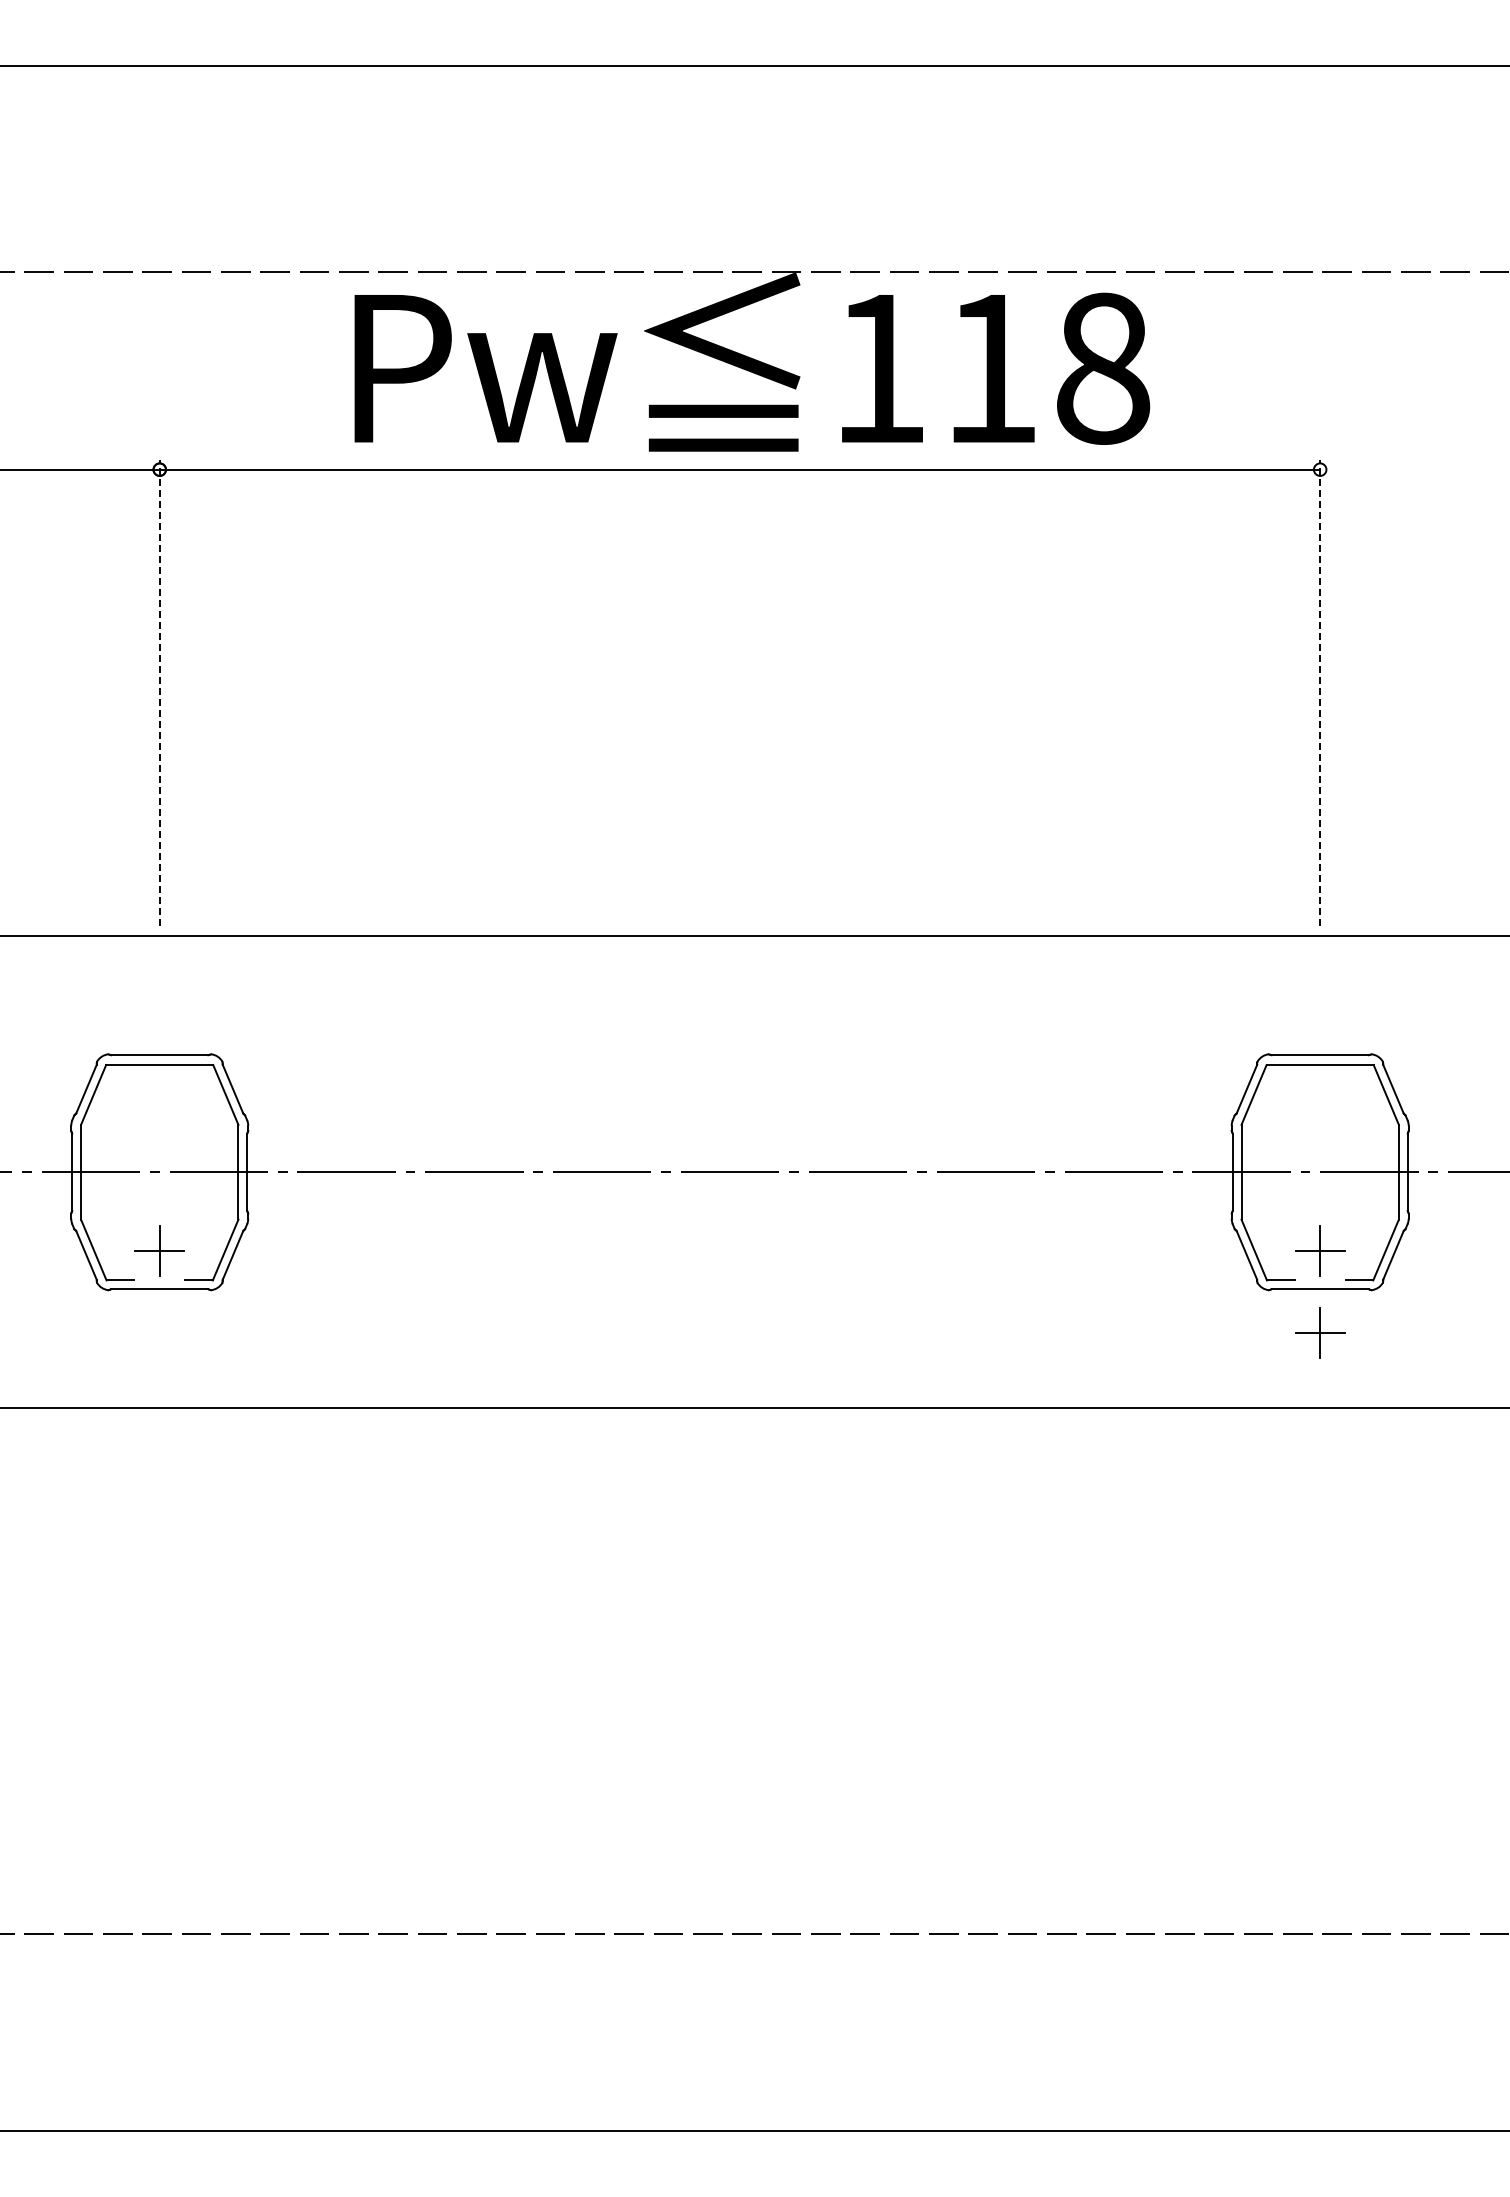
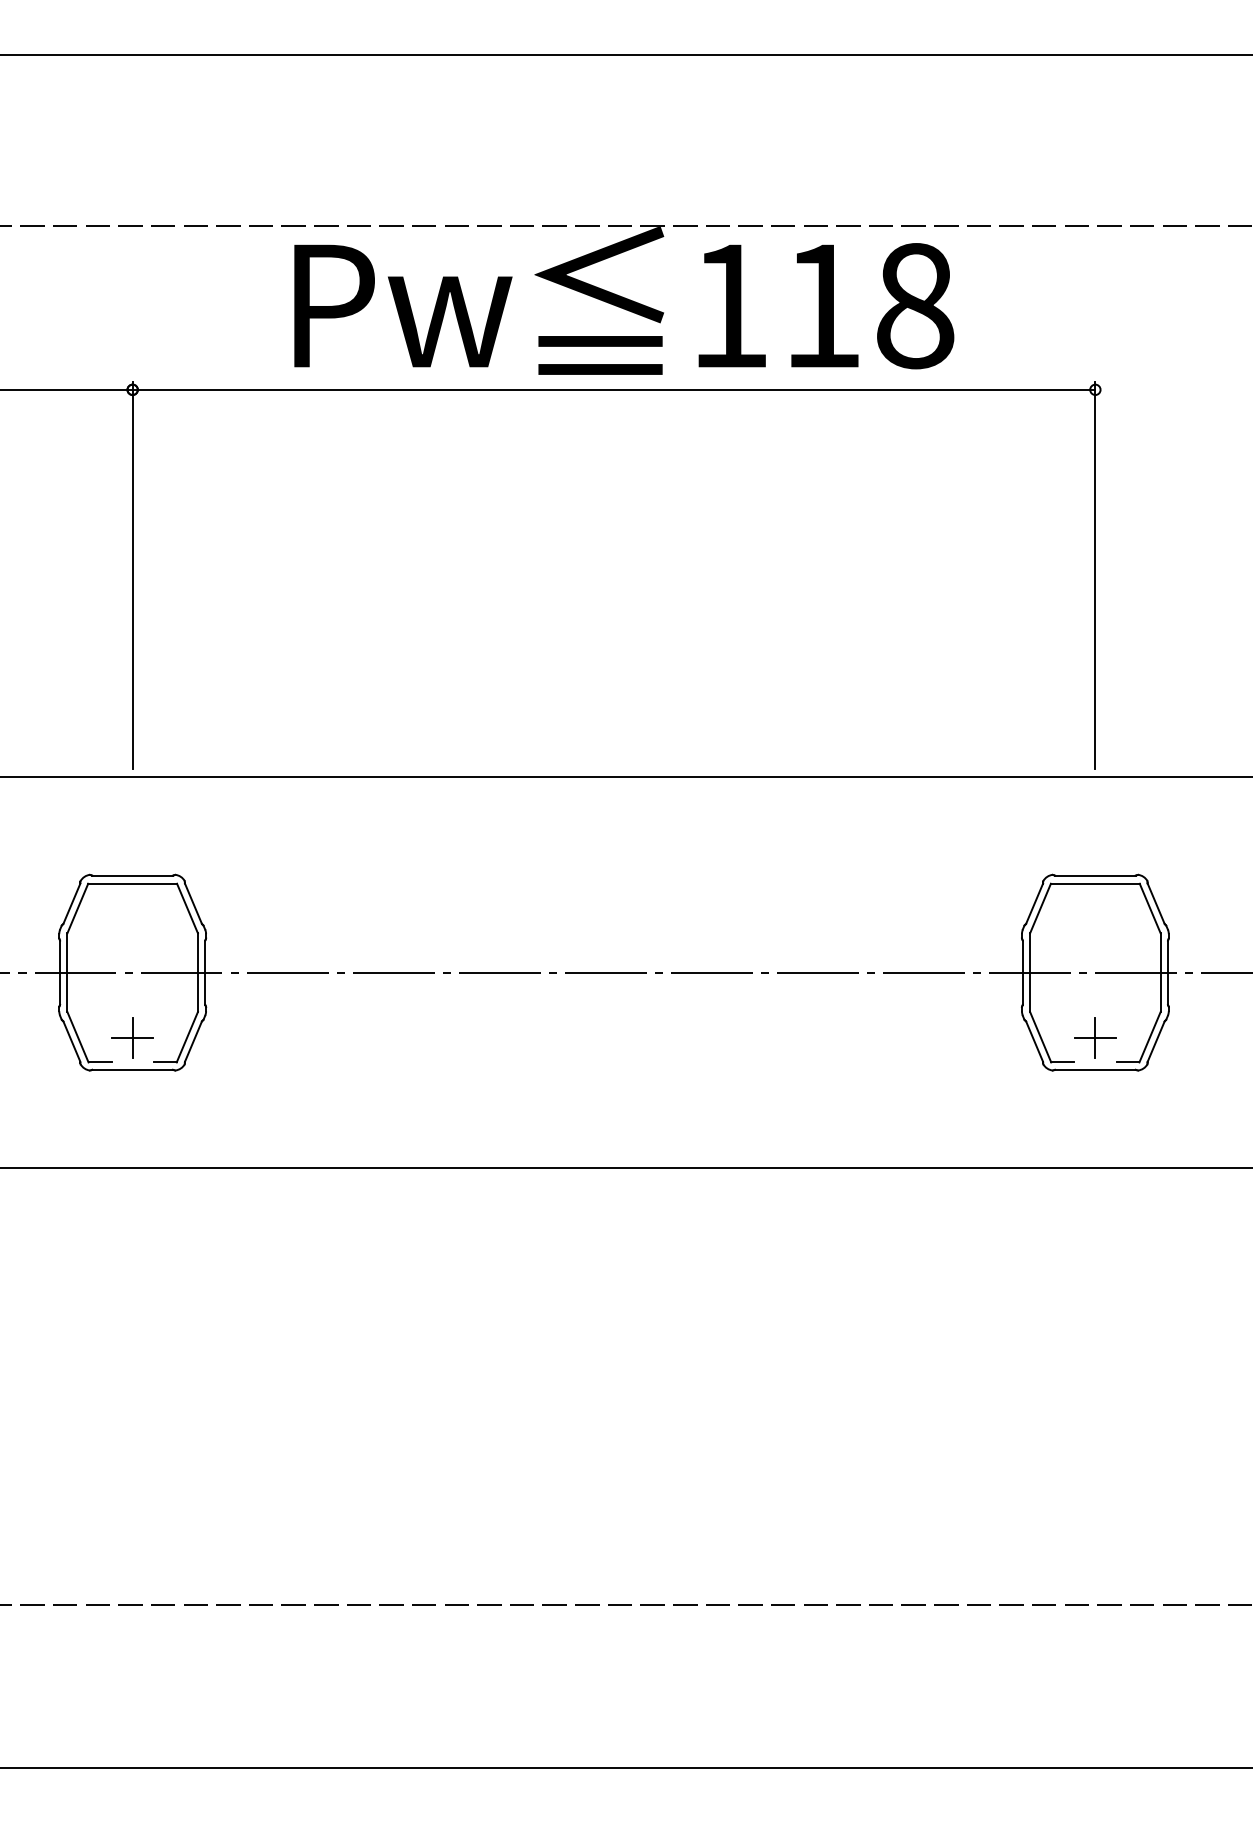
line: (159, 692) -> (132, 574), dashed -> solid
line: (1320, 692) -> (1095, 574), dashed -> solid
part: (1320, 1332) -> (1095, 1105), removed

